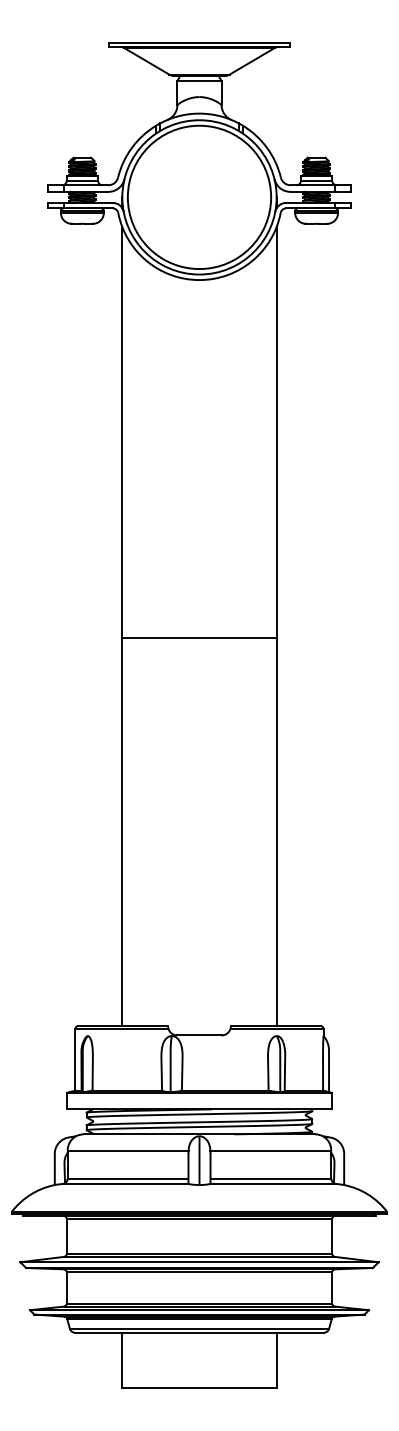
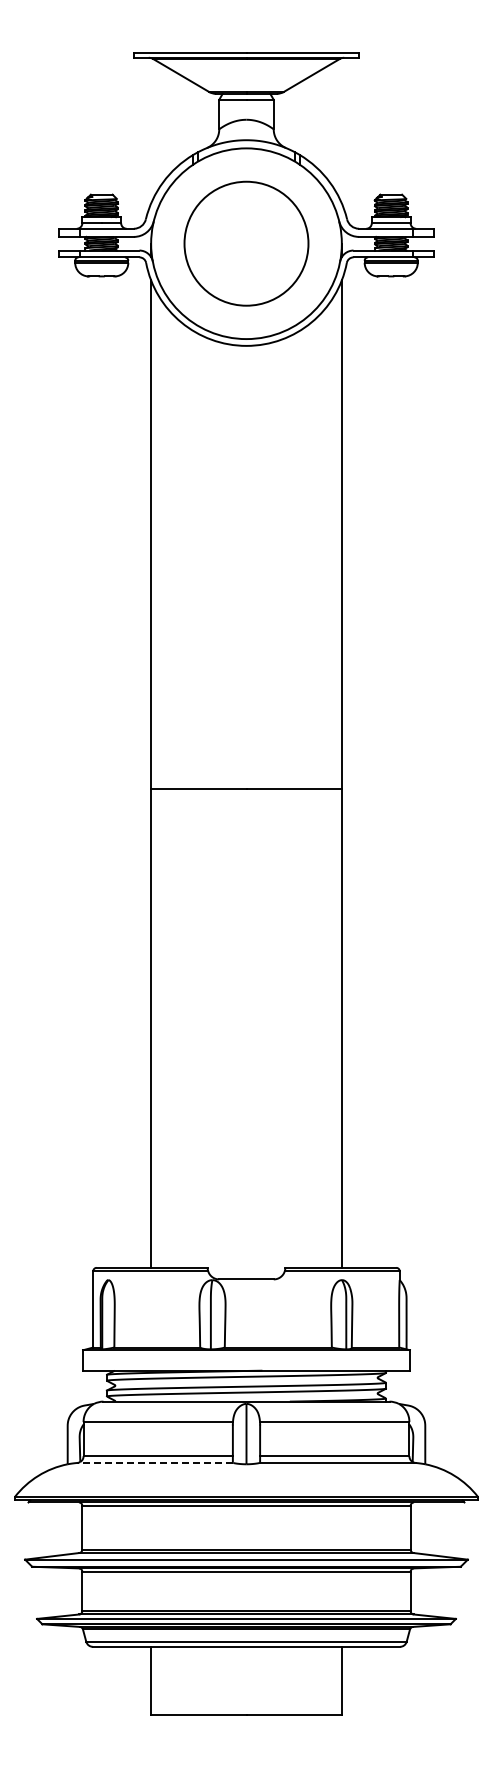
circle: (199, 197) -> (246, 243), size x0.7
line: (125, 1183) -> (155, 1462), solid -> dashed

